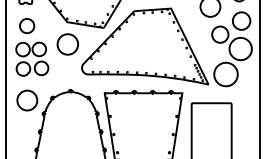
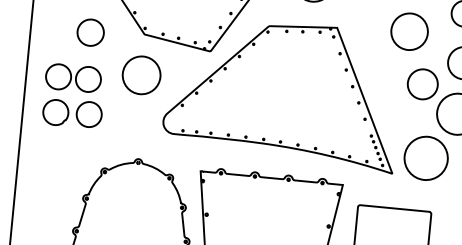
circle: (27, 26) -> (91, 33), moved
circle: (27, 100) -> (57, 170), removed

